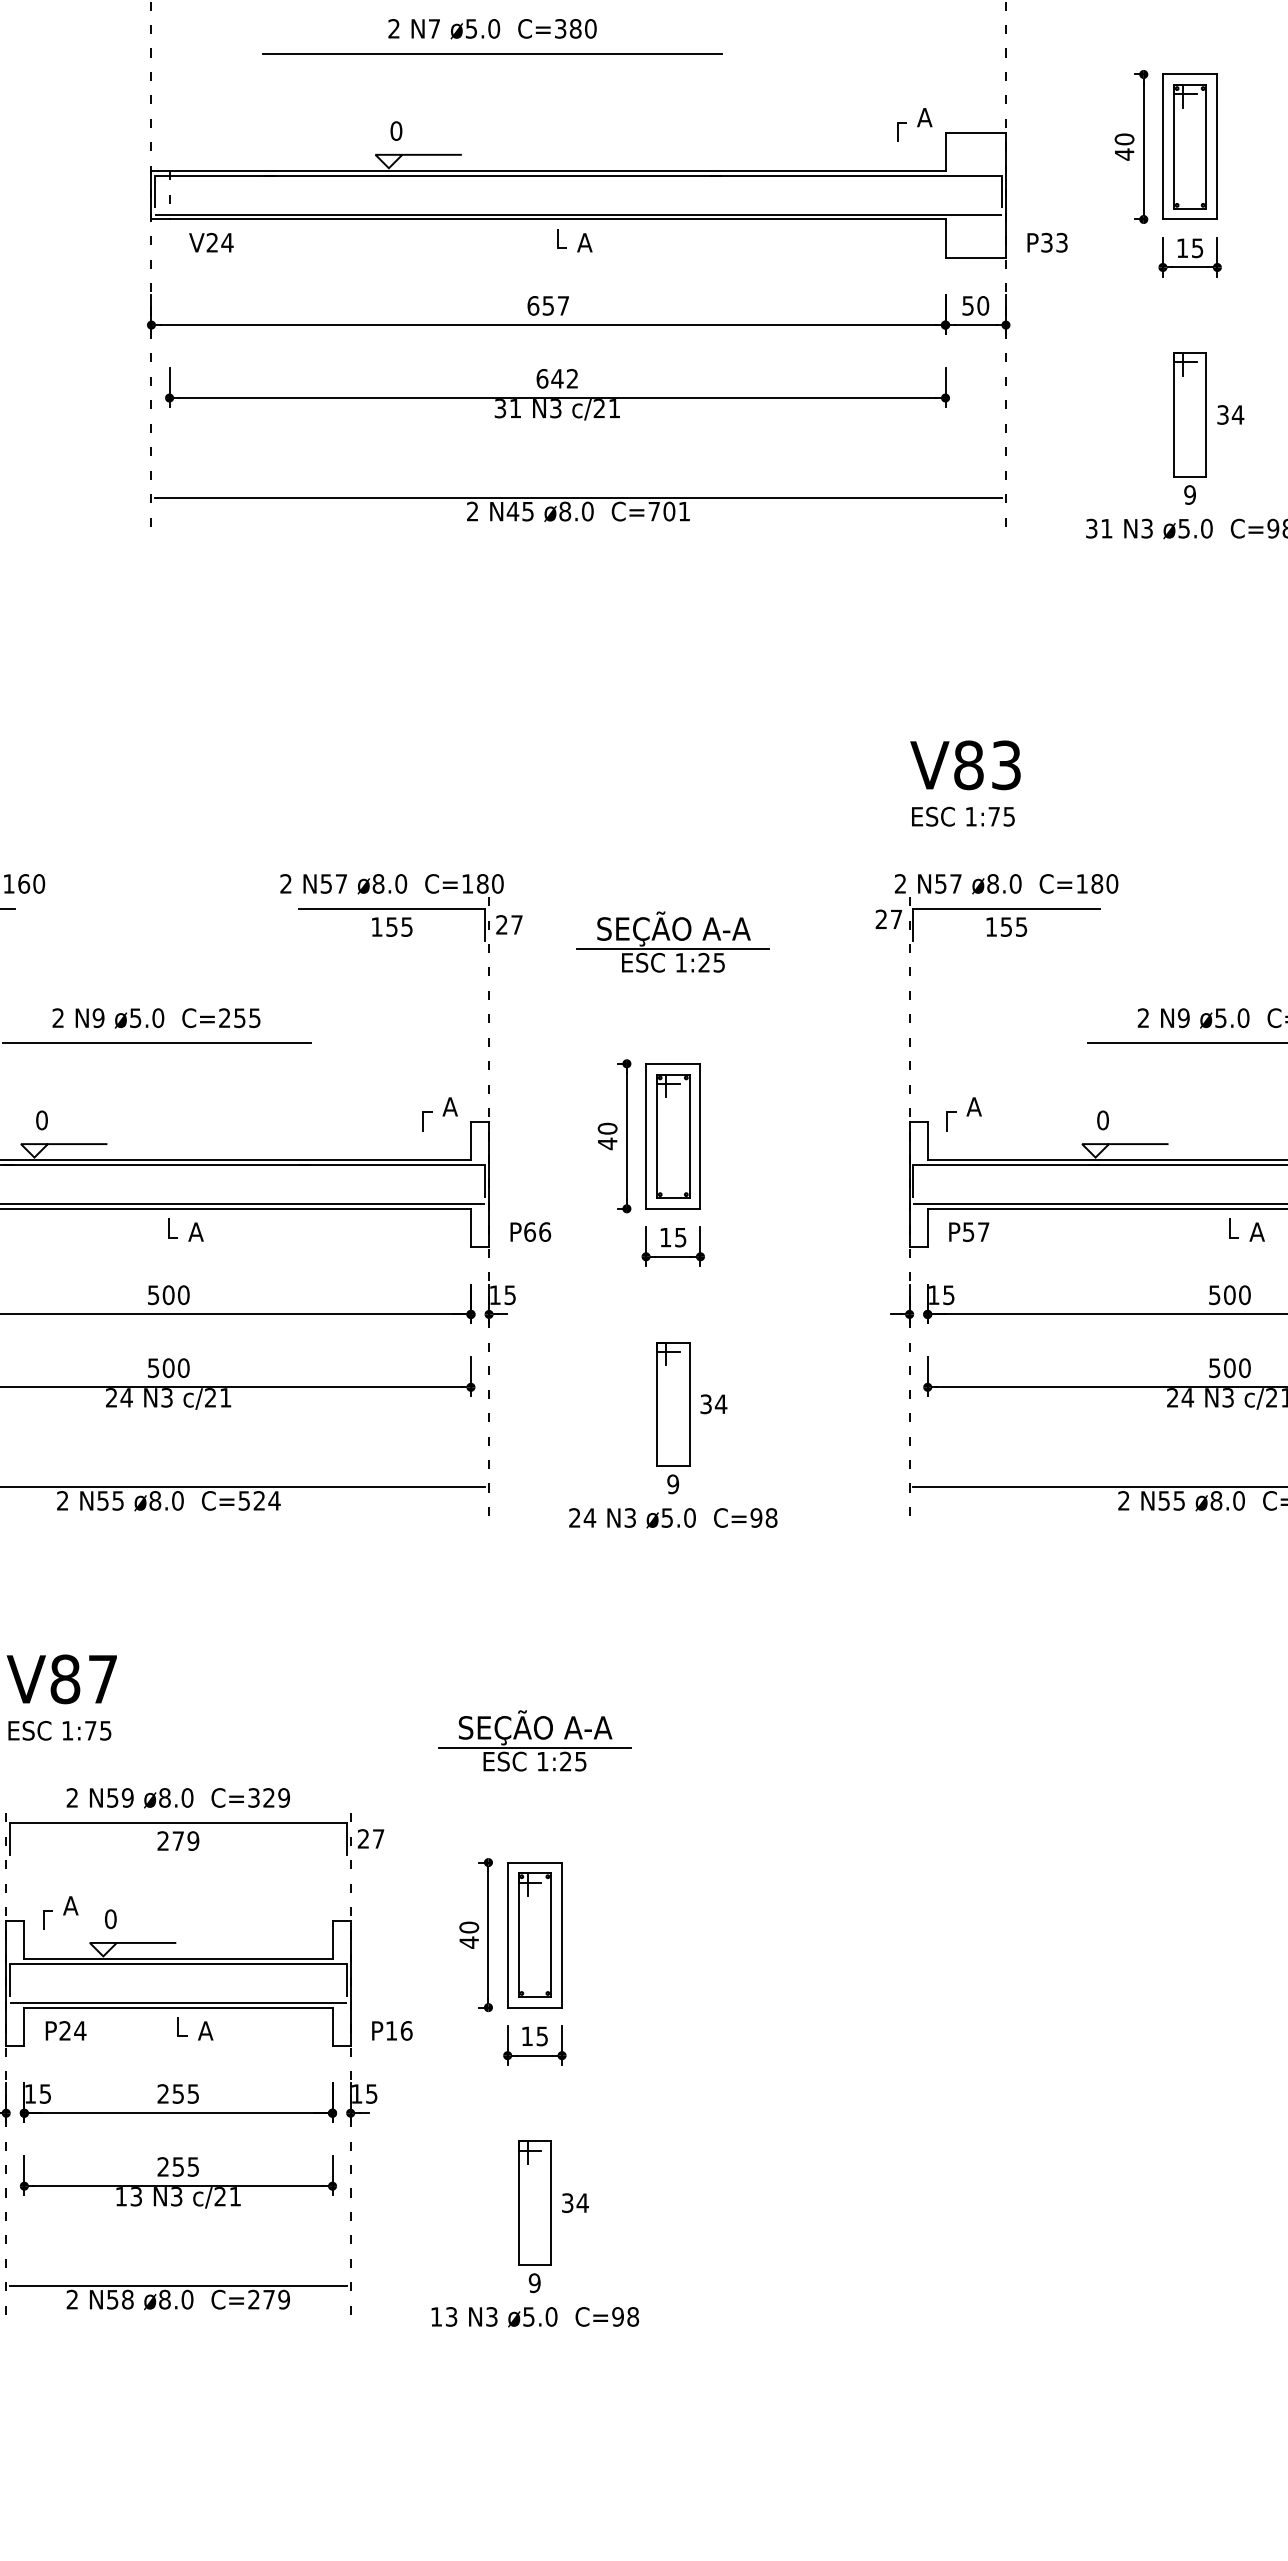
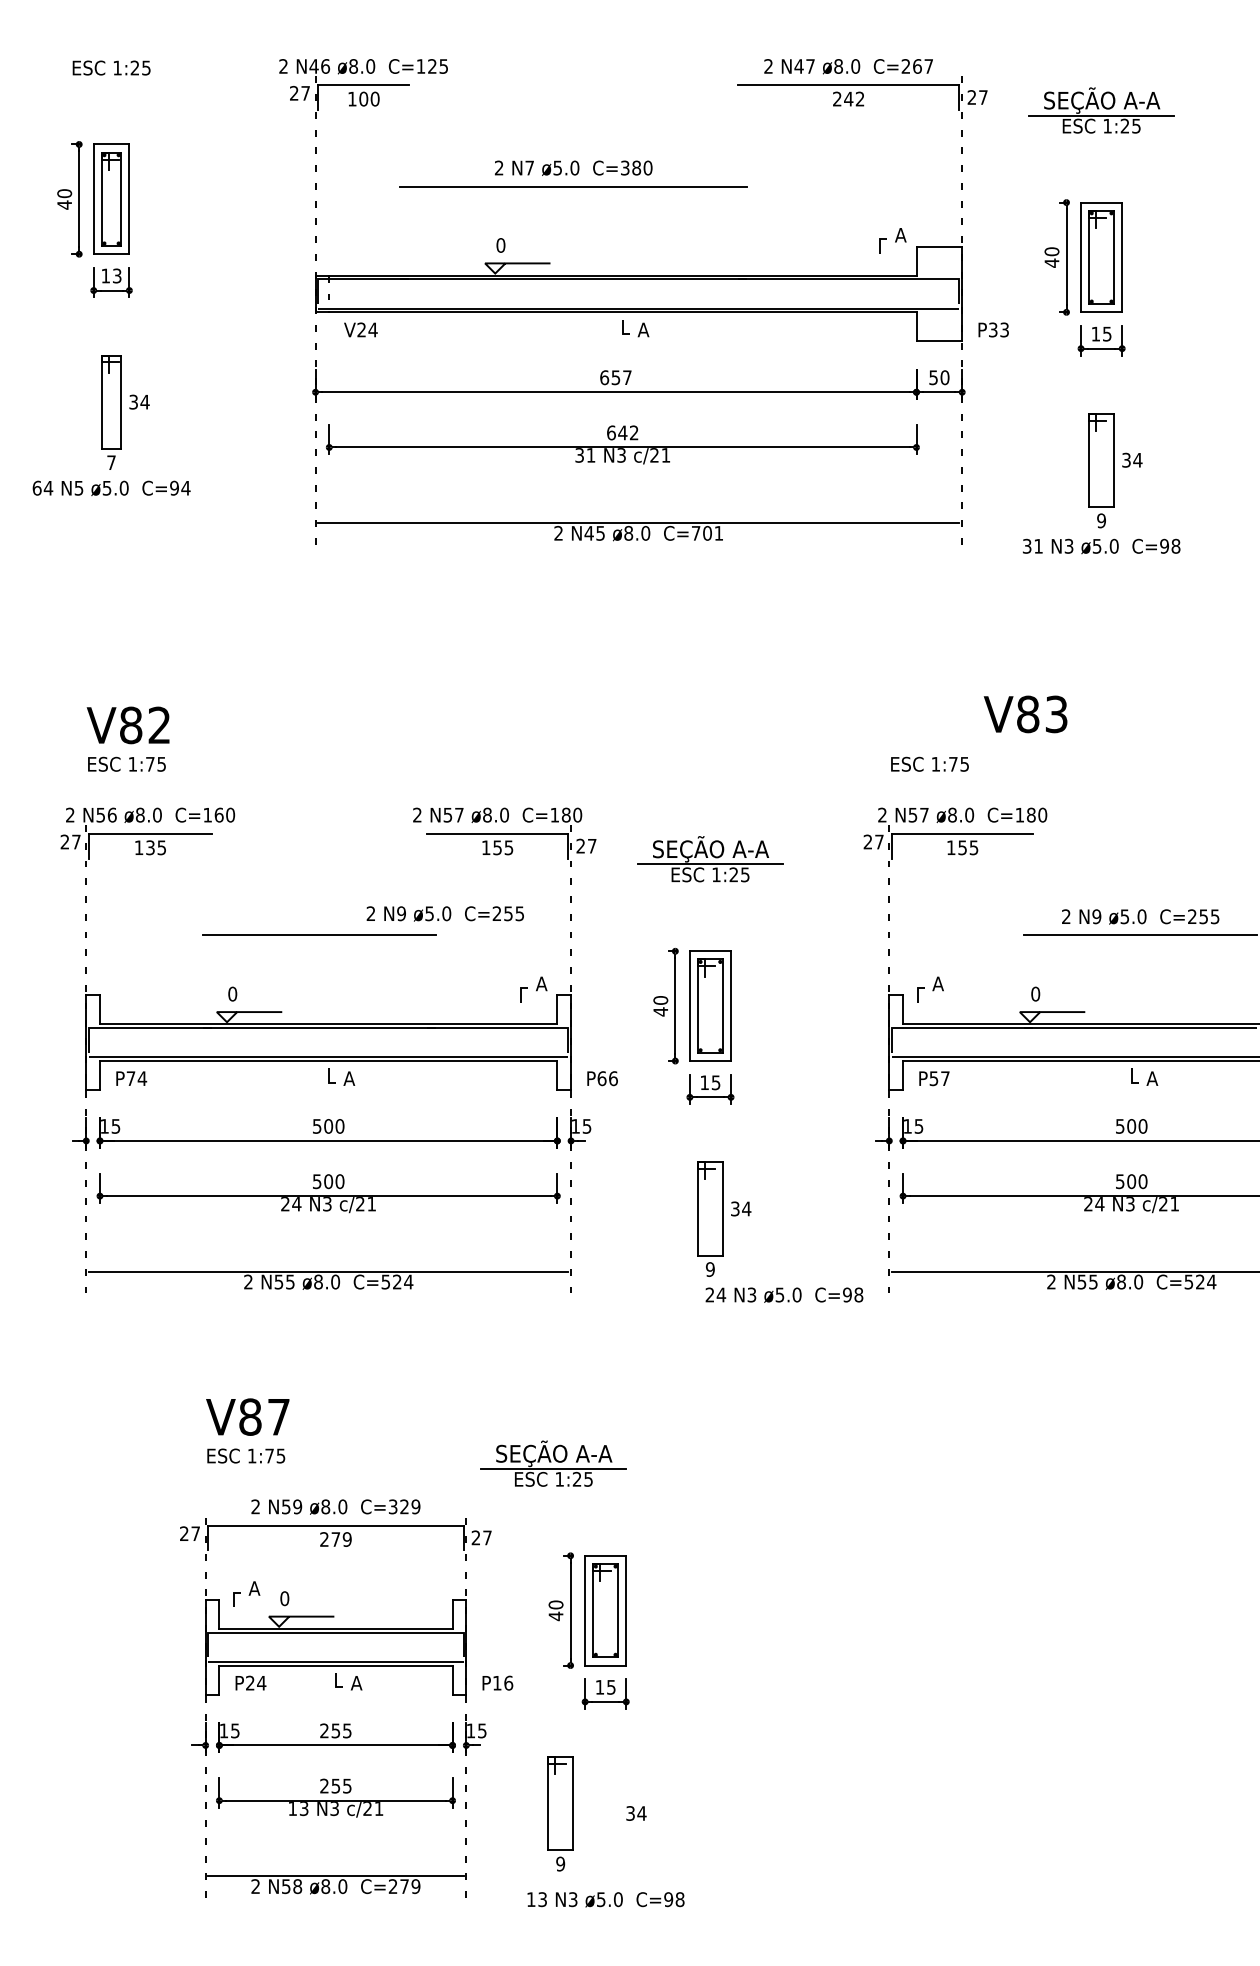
text: (965, 765) -> (1025, 714), moved
text: (155, 1017) -> (444, 913), moved
text: (673, 1517) -> (784, 1294), moved
part: (534, 1740) -> (553, 1463), moved
part: (534, 2216) -> (560, 1813), moved

